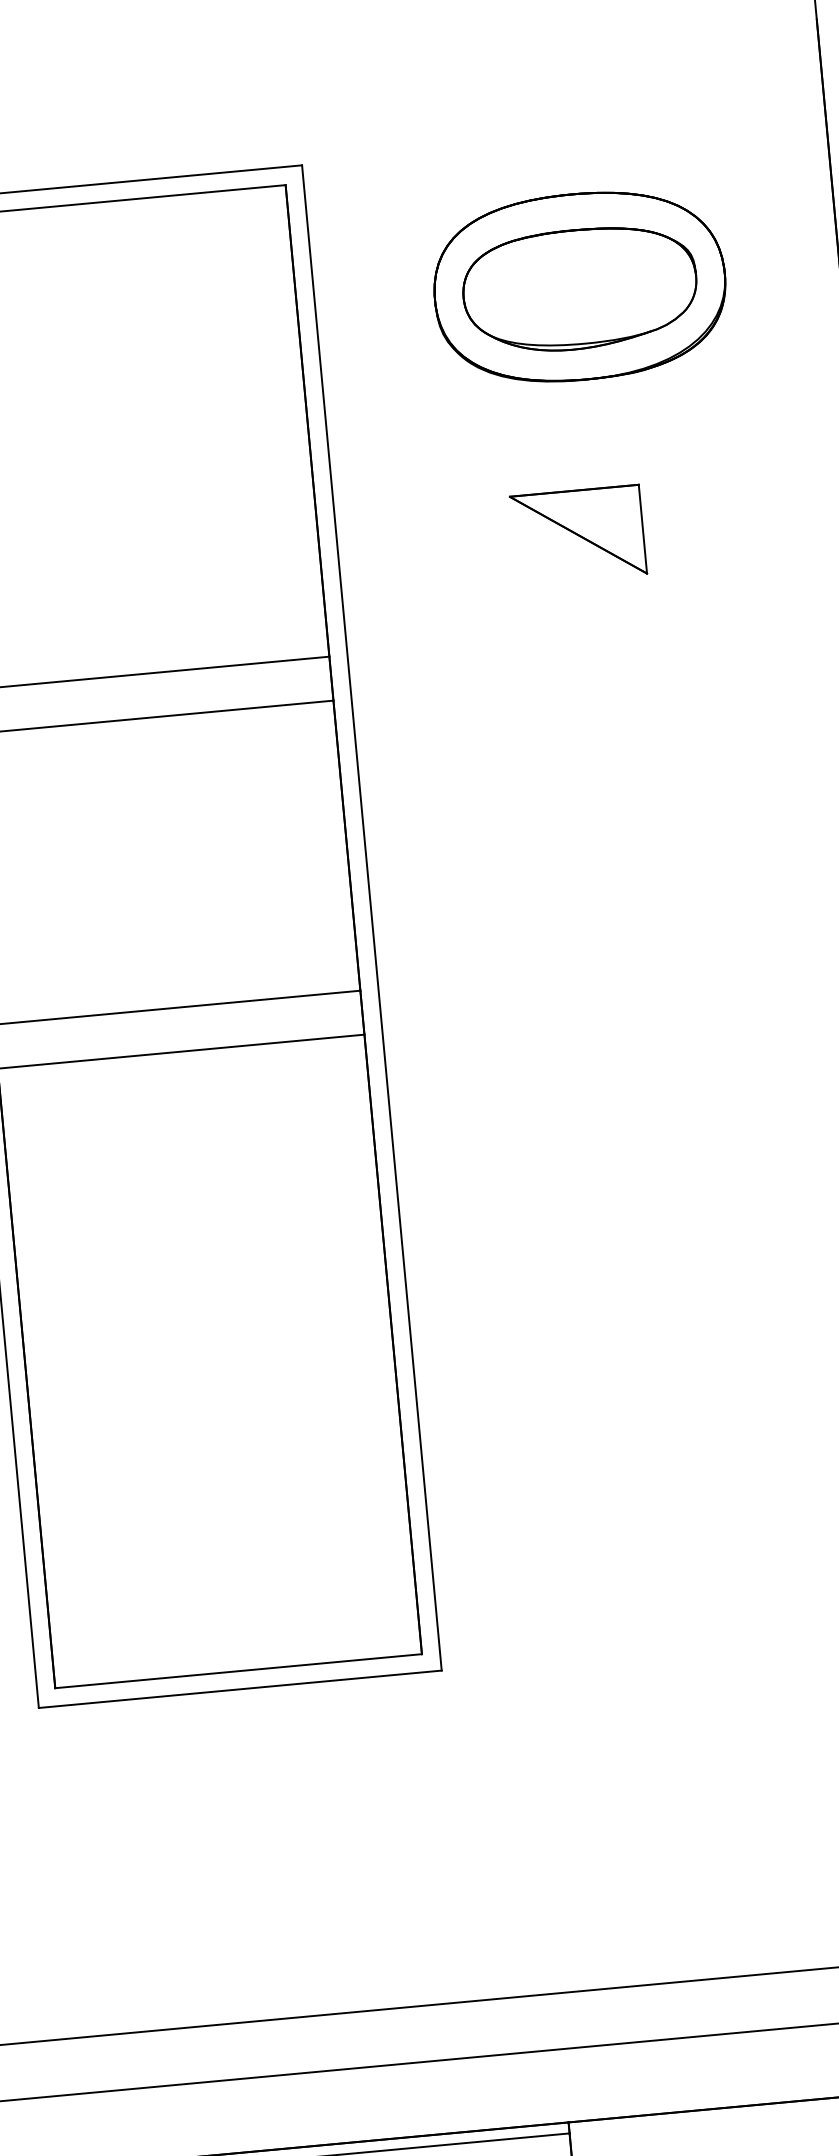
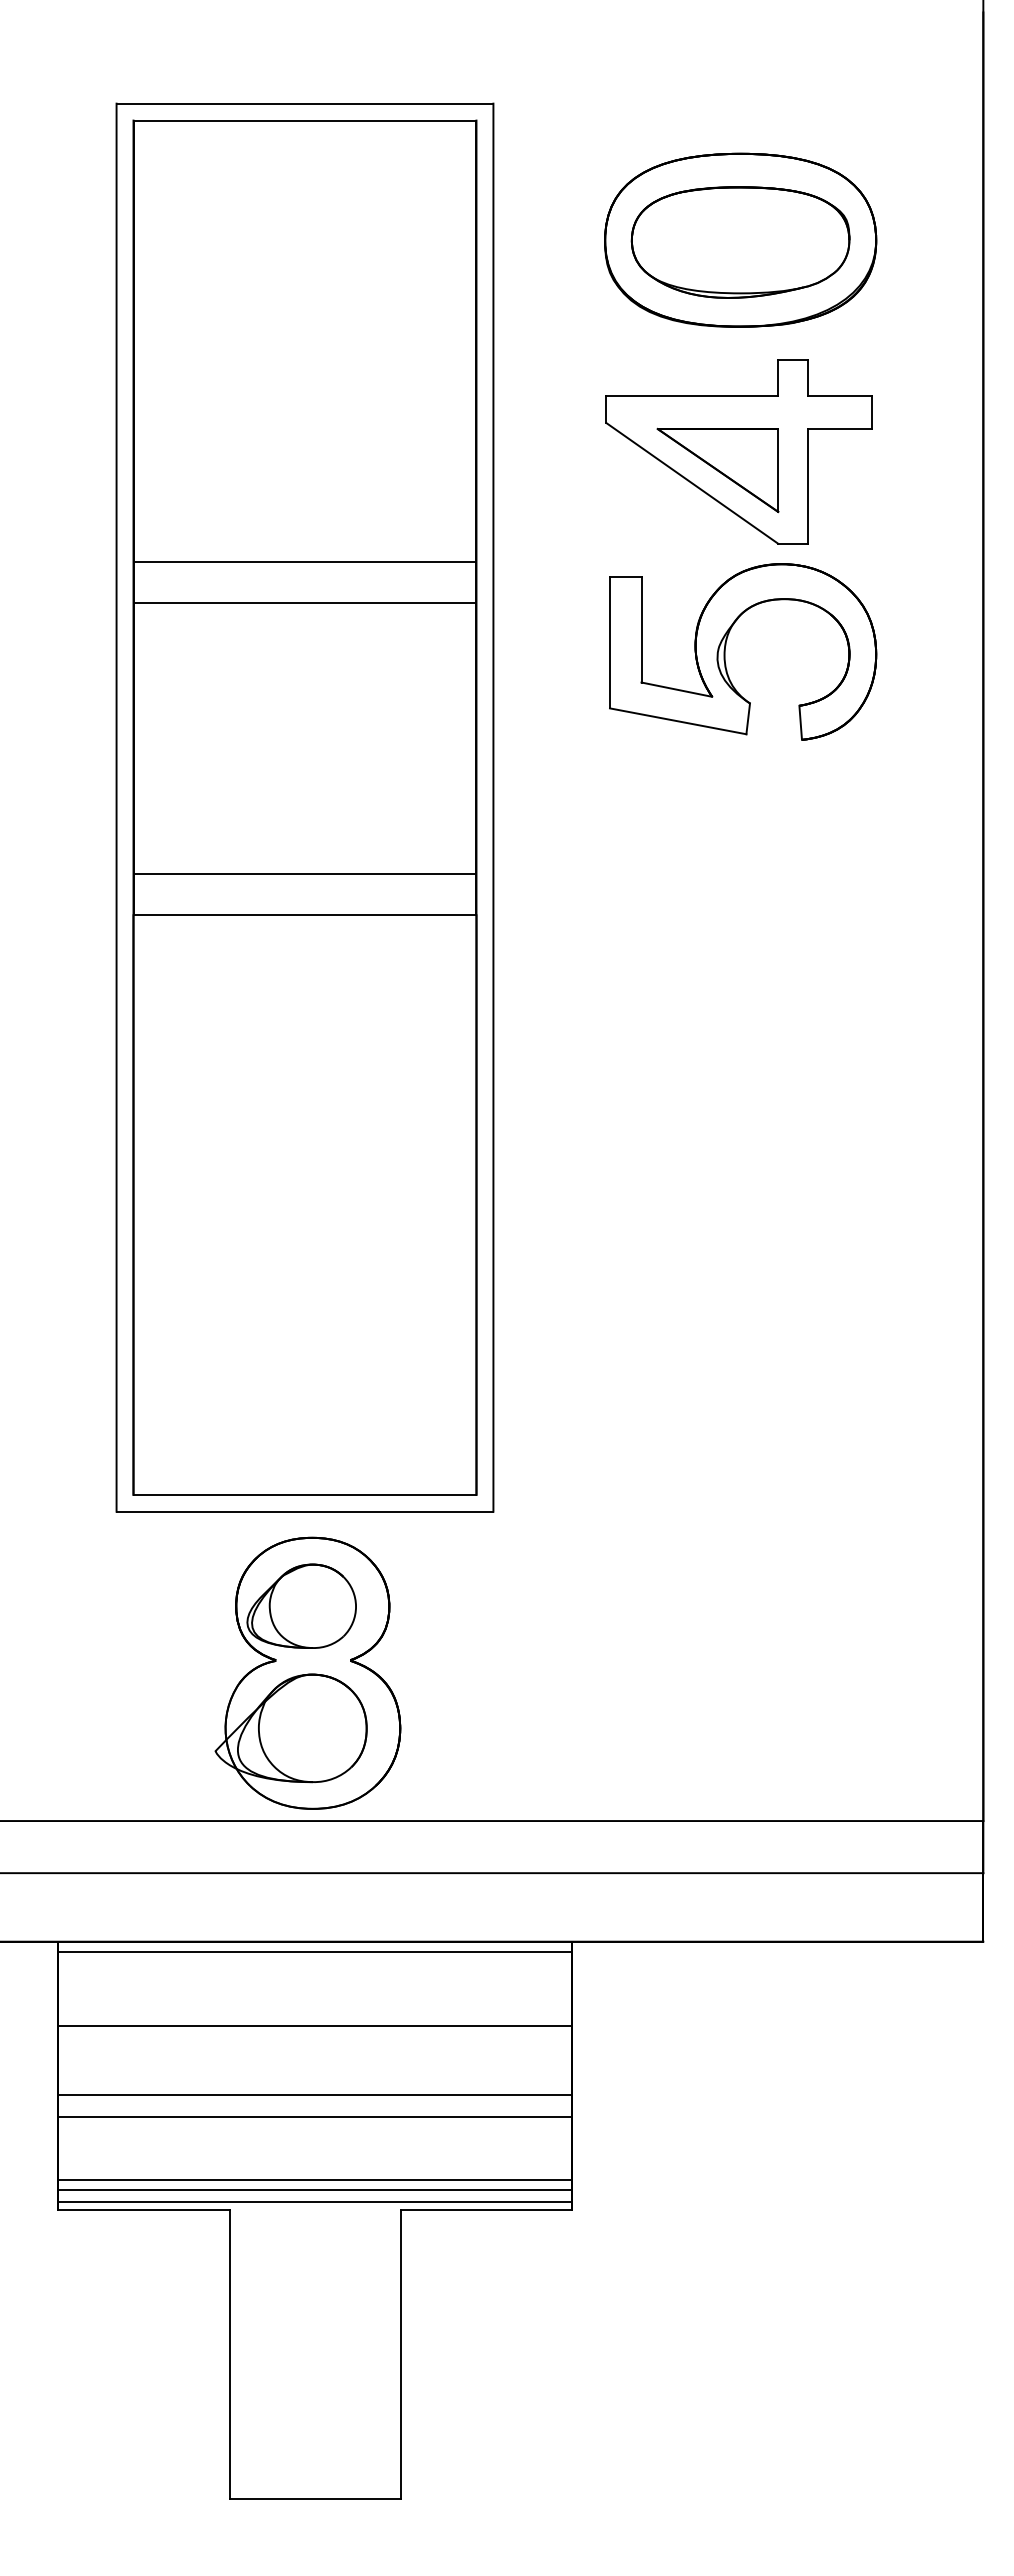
part: (598, 512) -> (738, 451), added
part: (604, 728) -> (725, 651), added
part: (258, 1860) -> (307, 1672), added

